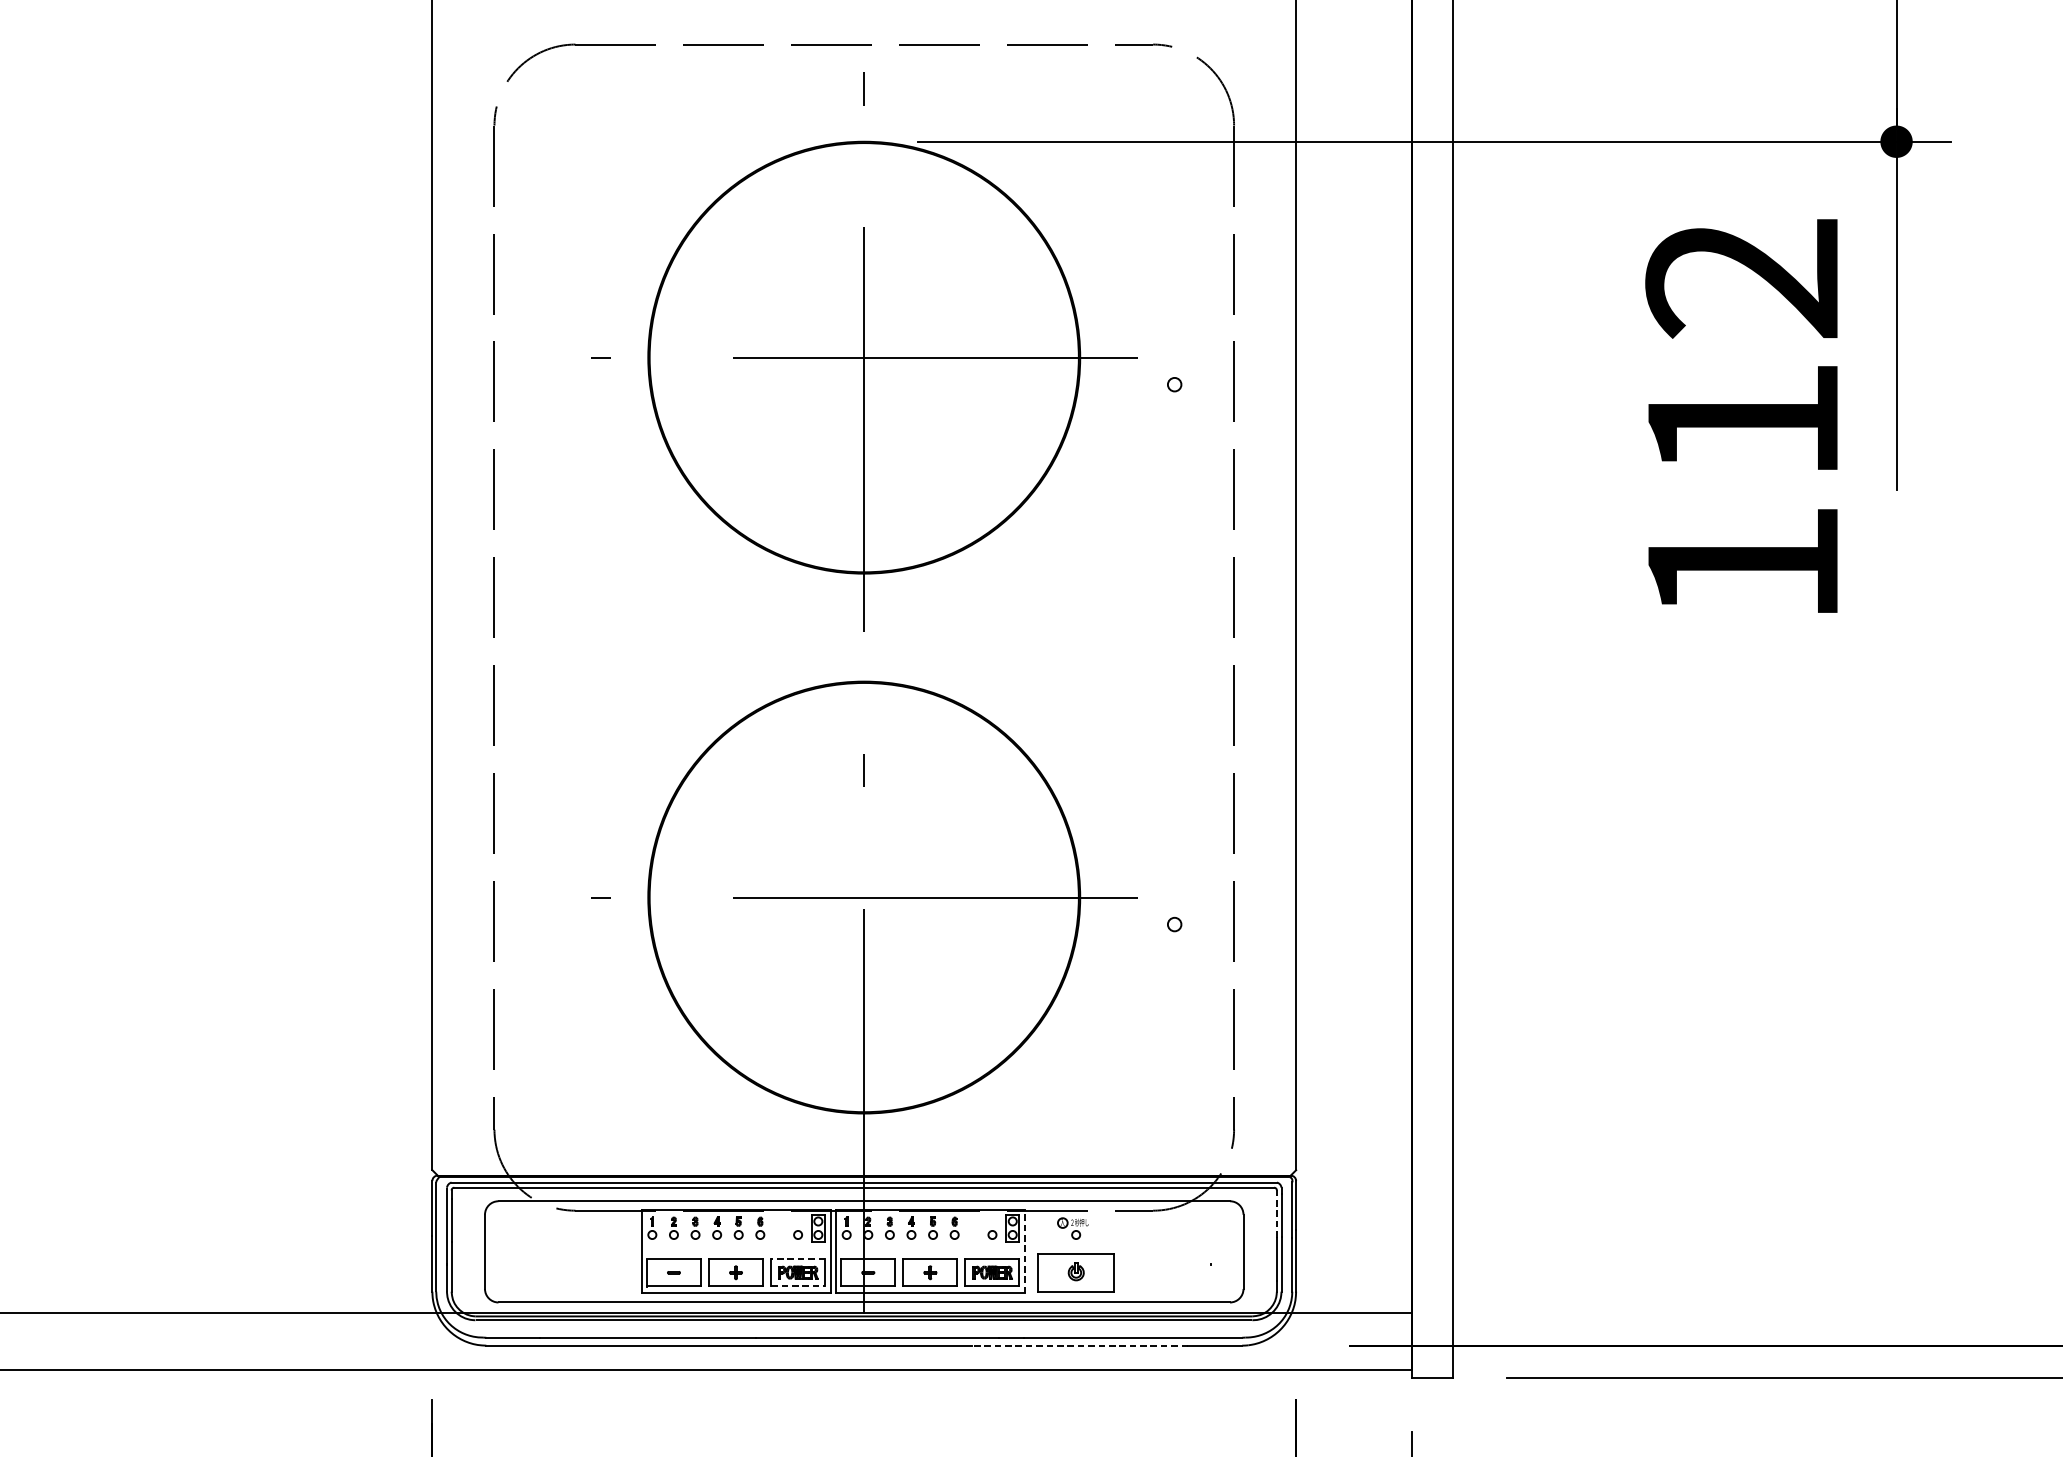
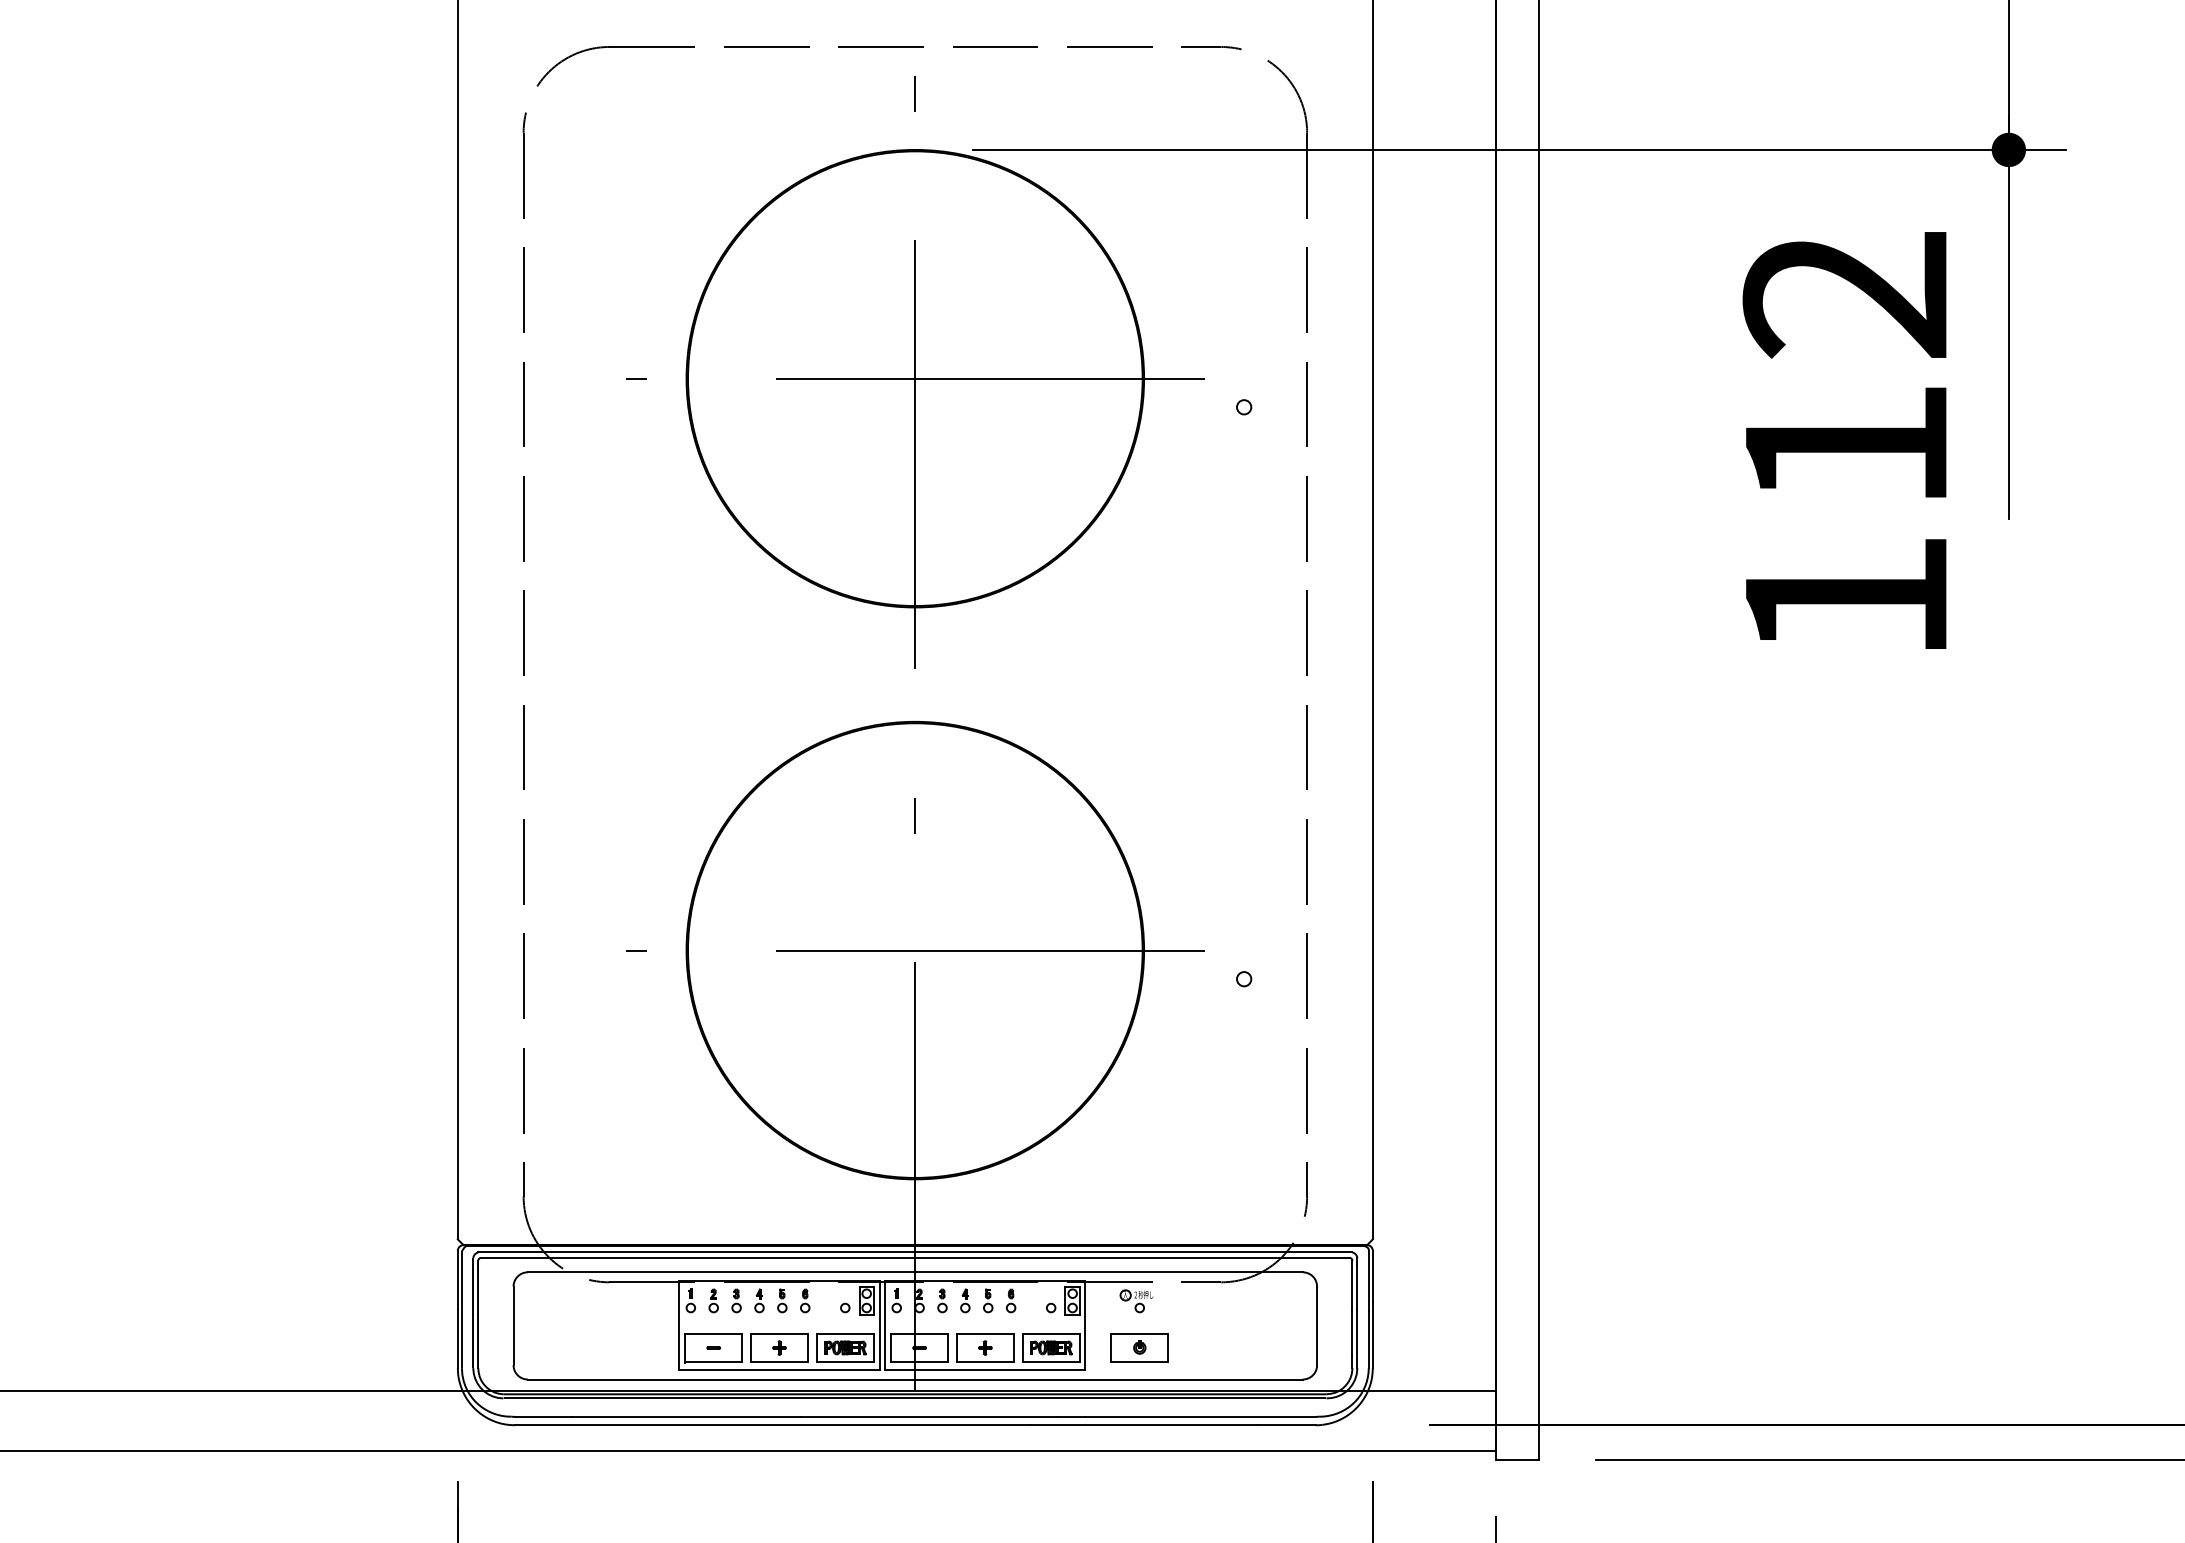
line: (1276, 1213) -> (1352, 1285), dashed -> solid
line: (1024, 1251) -> (1085, 1325), dashed -> solid
line: (798, 1259) -> (845, 1333), dashed -> solid
part: (1075, 1272) -> (1139, 1347), size x0.71
line: (798, 1286) -> (845, 1362), dashed -> solid
line: (1079, 1345) -> (1143, 1425), dashed -> solid

